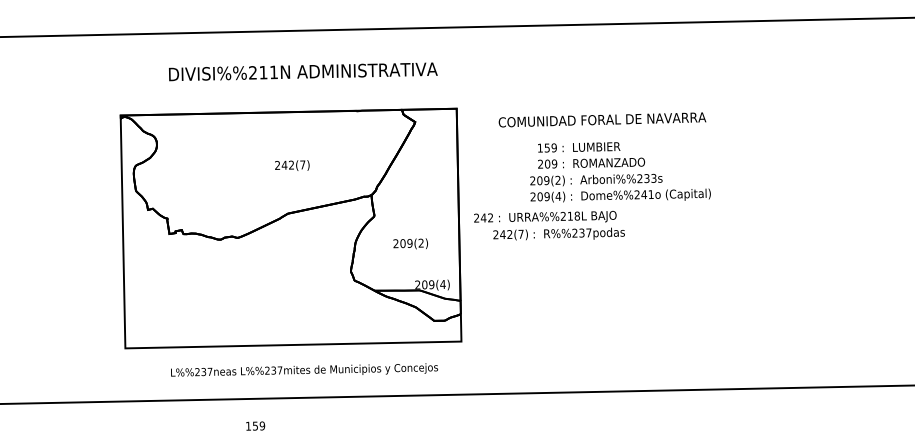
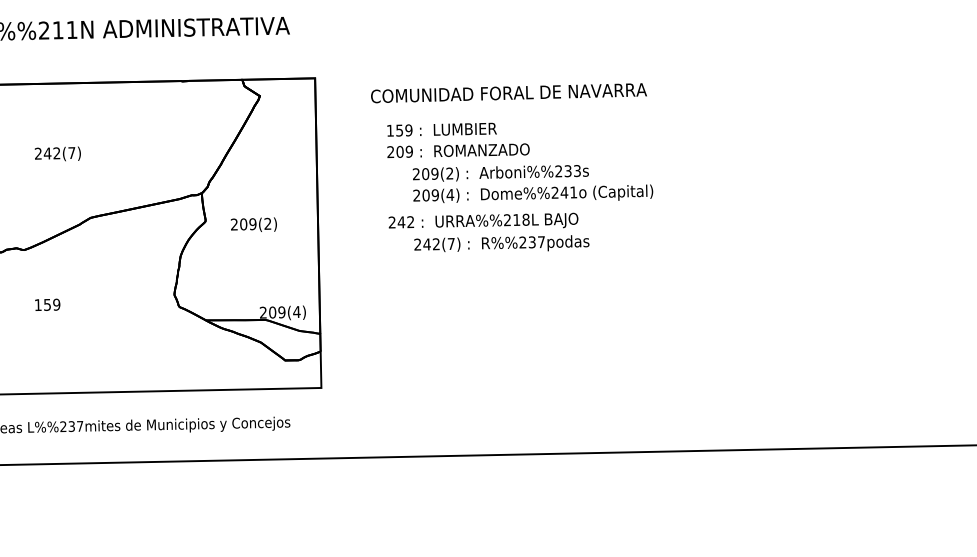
text: (591, 155) -> (458, 140), moved
text: (292, 165) -> (58, 153), moved
text: (549, 225) -> (489, 232), moved
text: (410, 243) -> (253, 224), moved
text: (255, 425) -> (47, 304), moved

